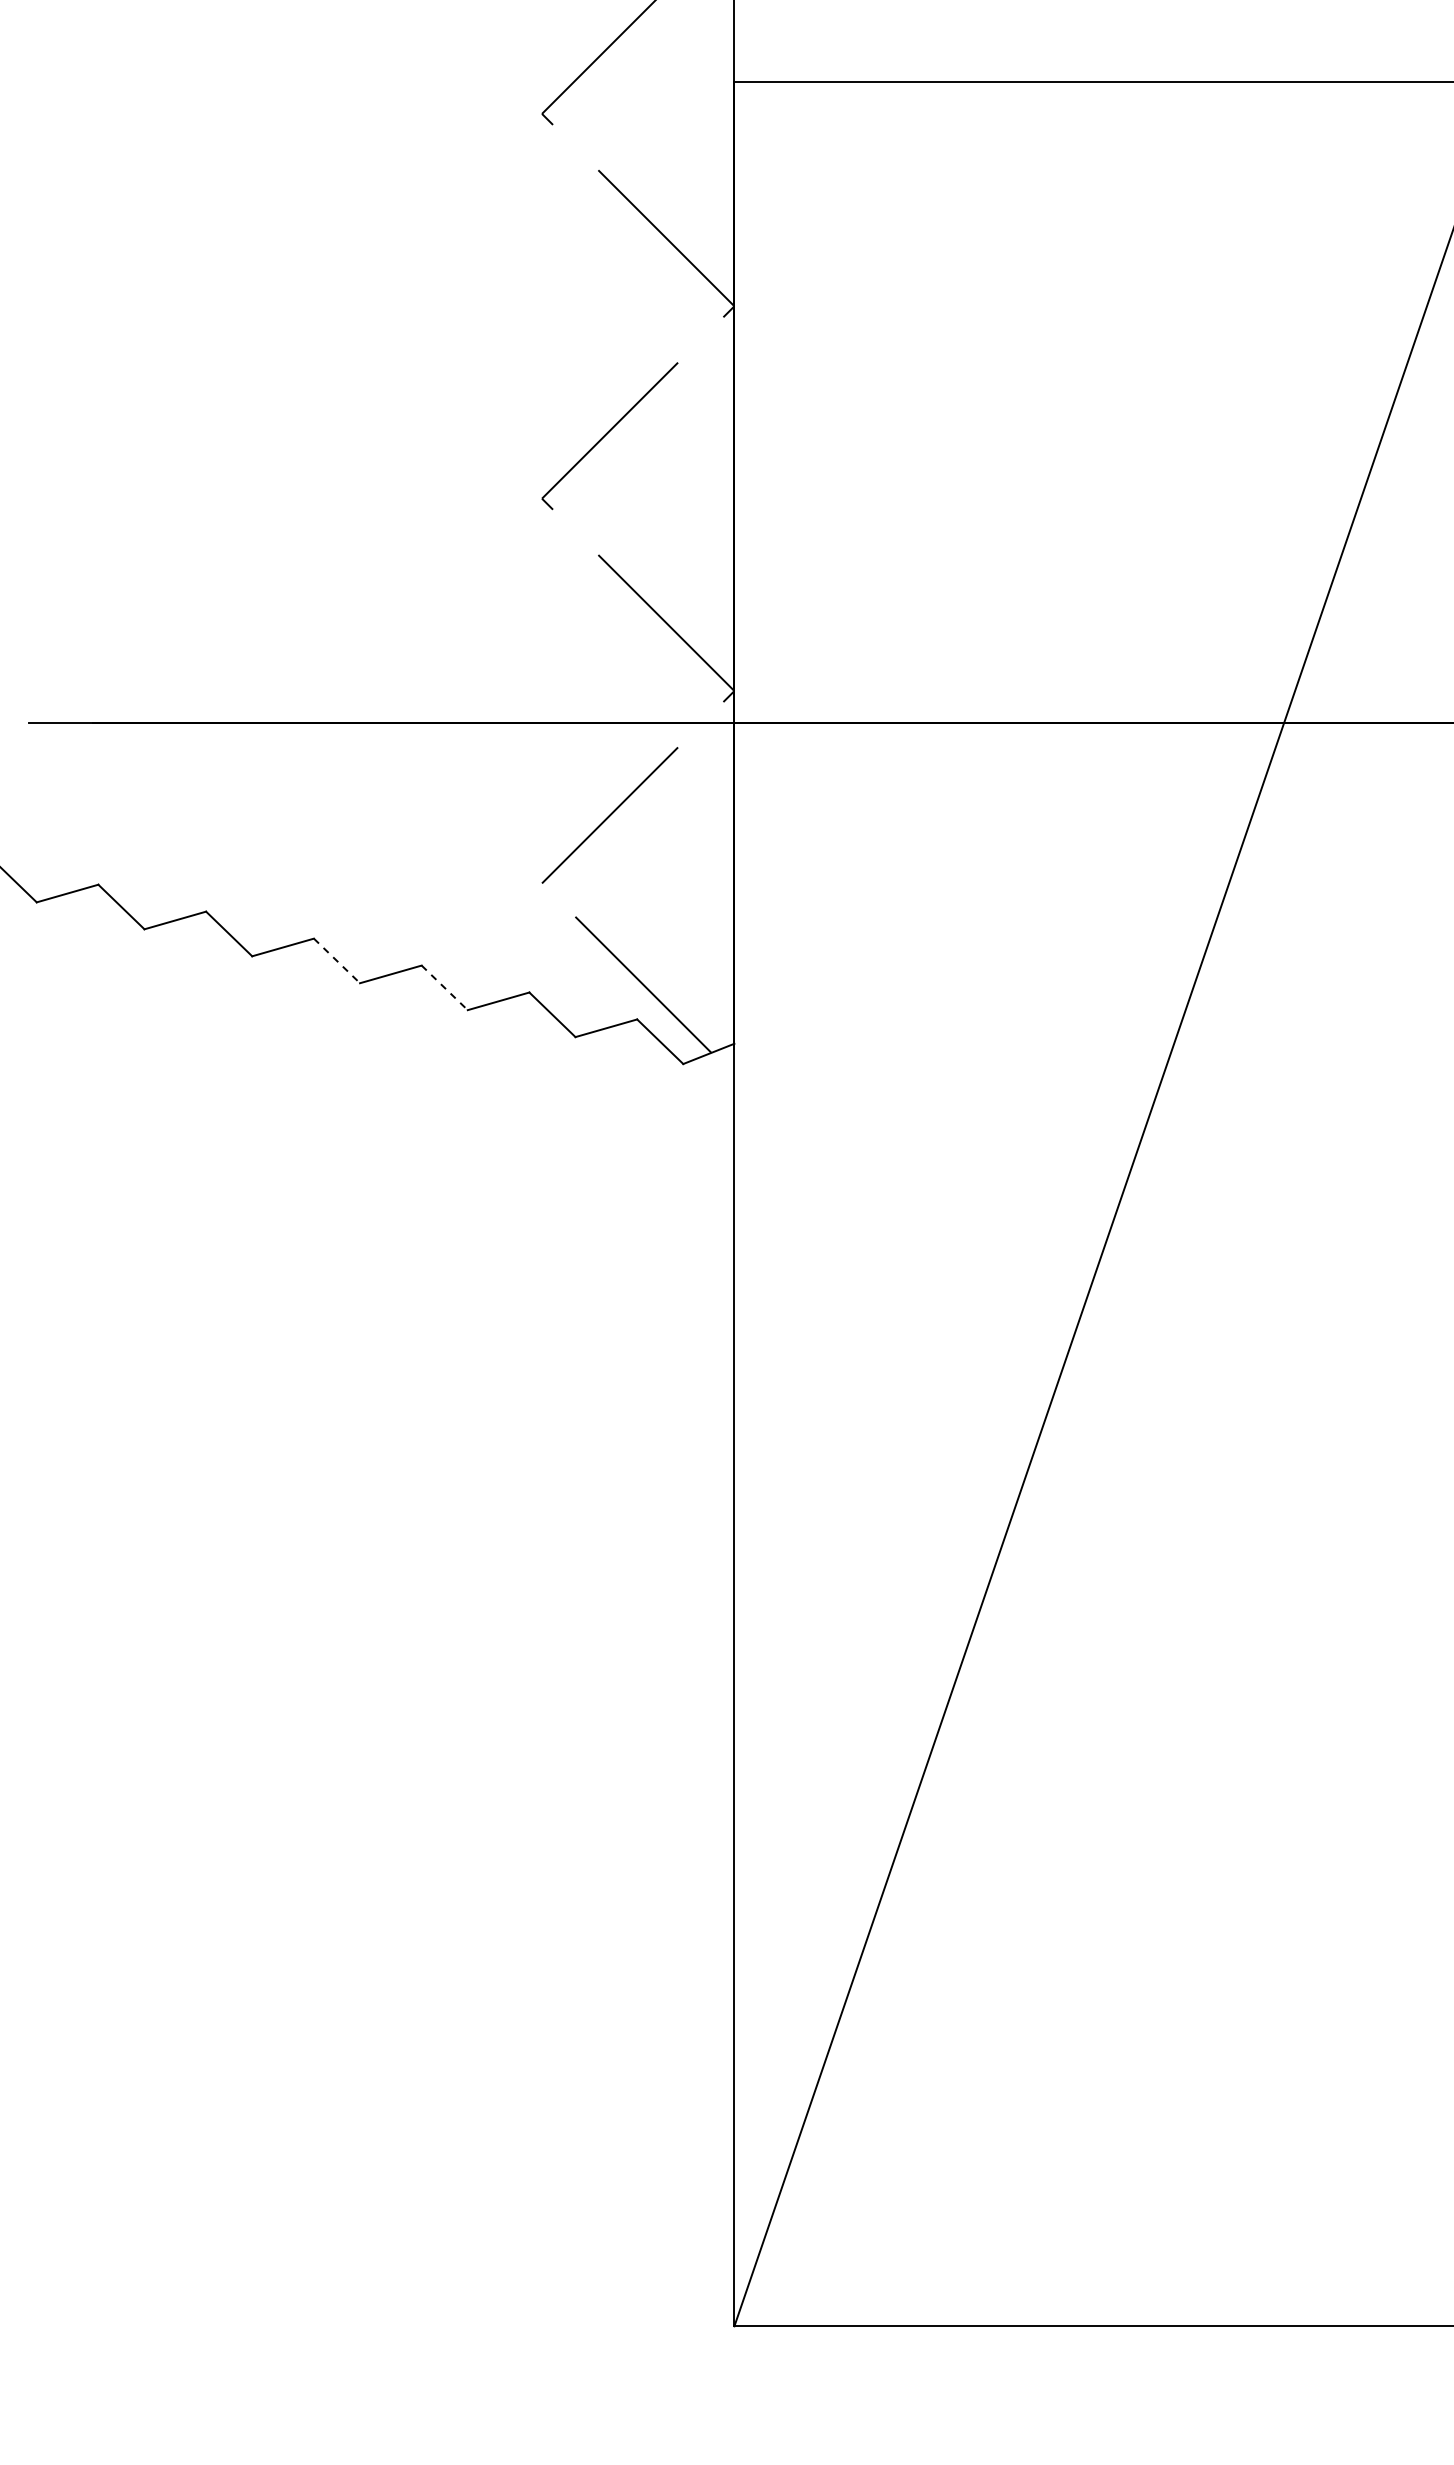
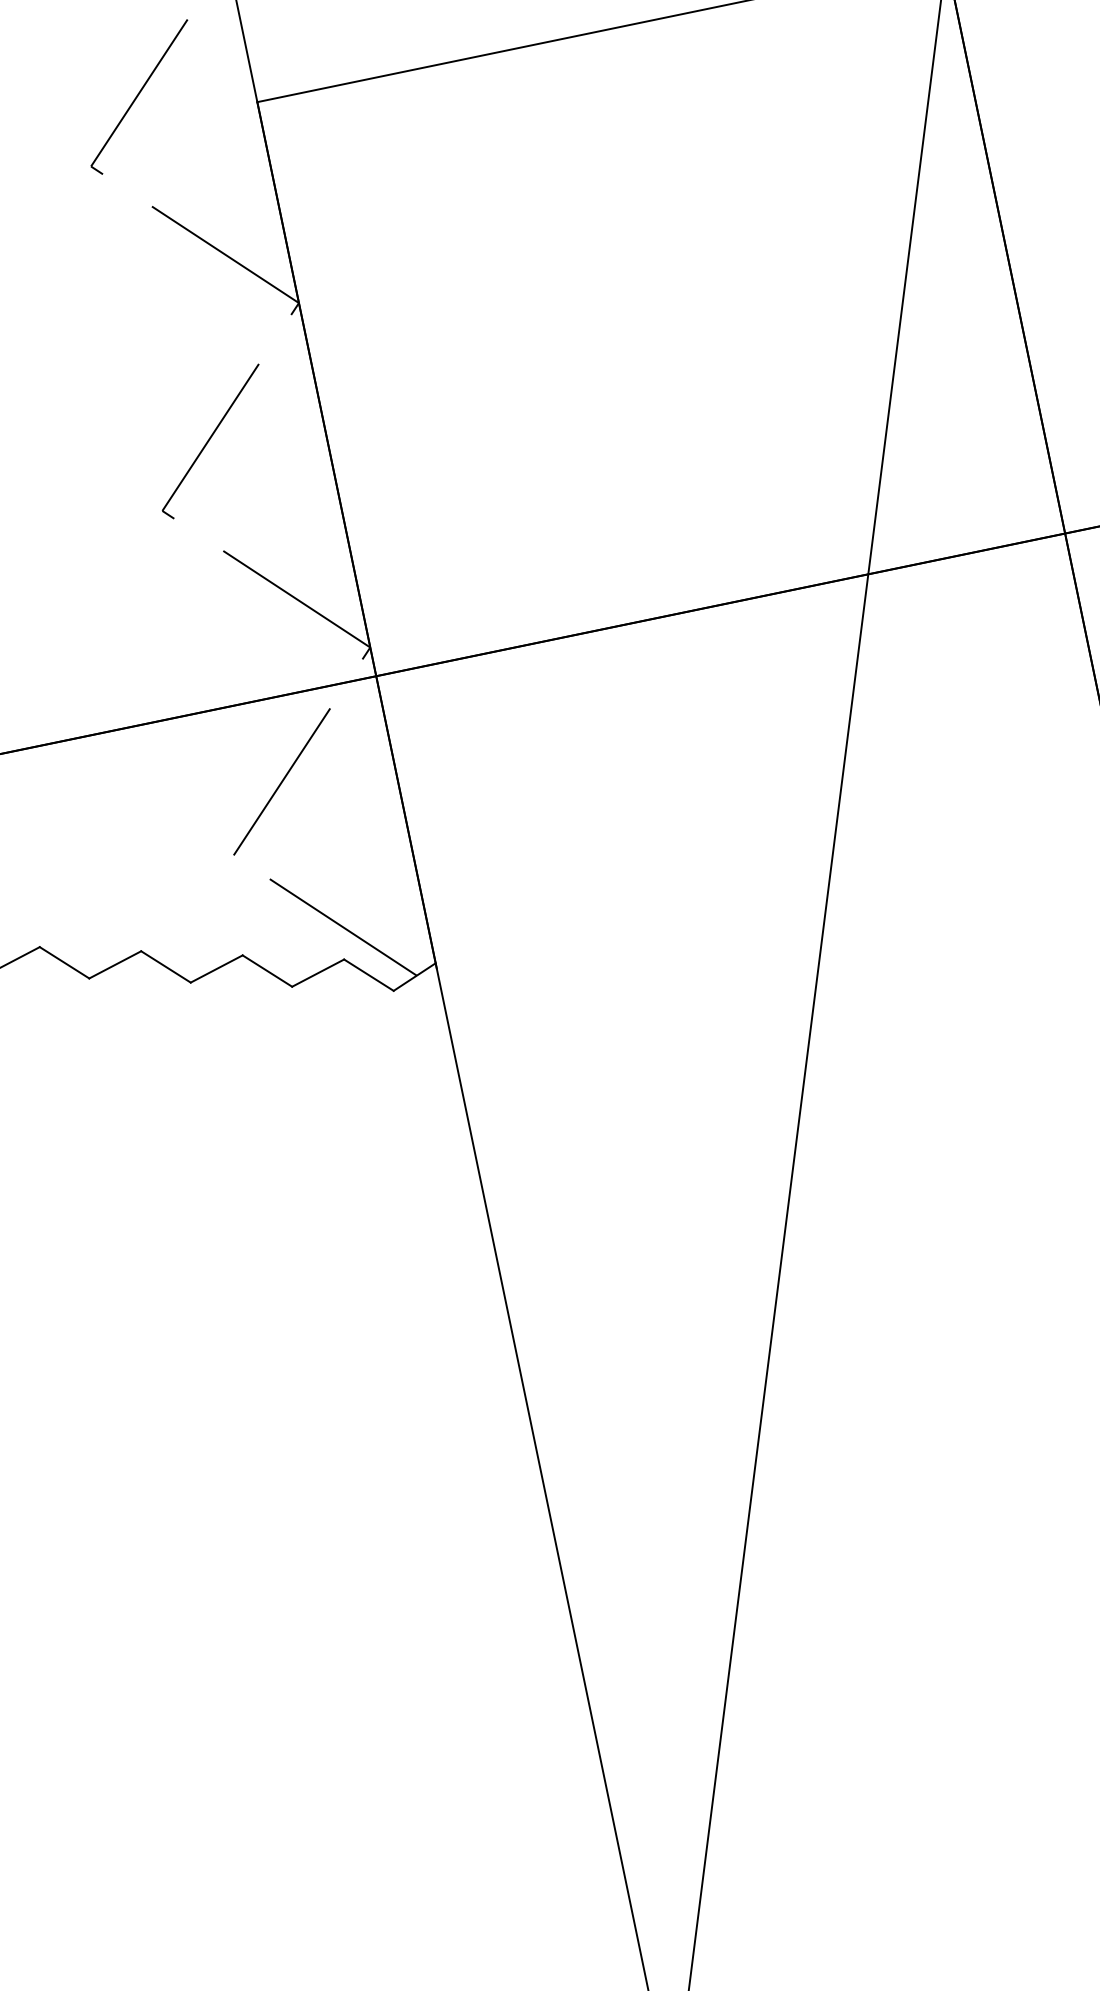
line: (337, 961) -> (65, 963), dashed -> solid
line: (445, 988) -> (166, 967), dashed -> solid

